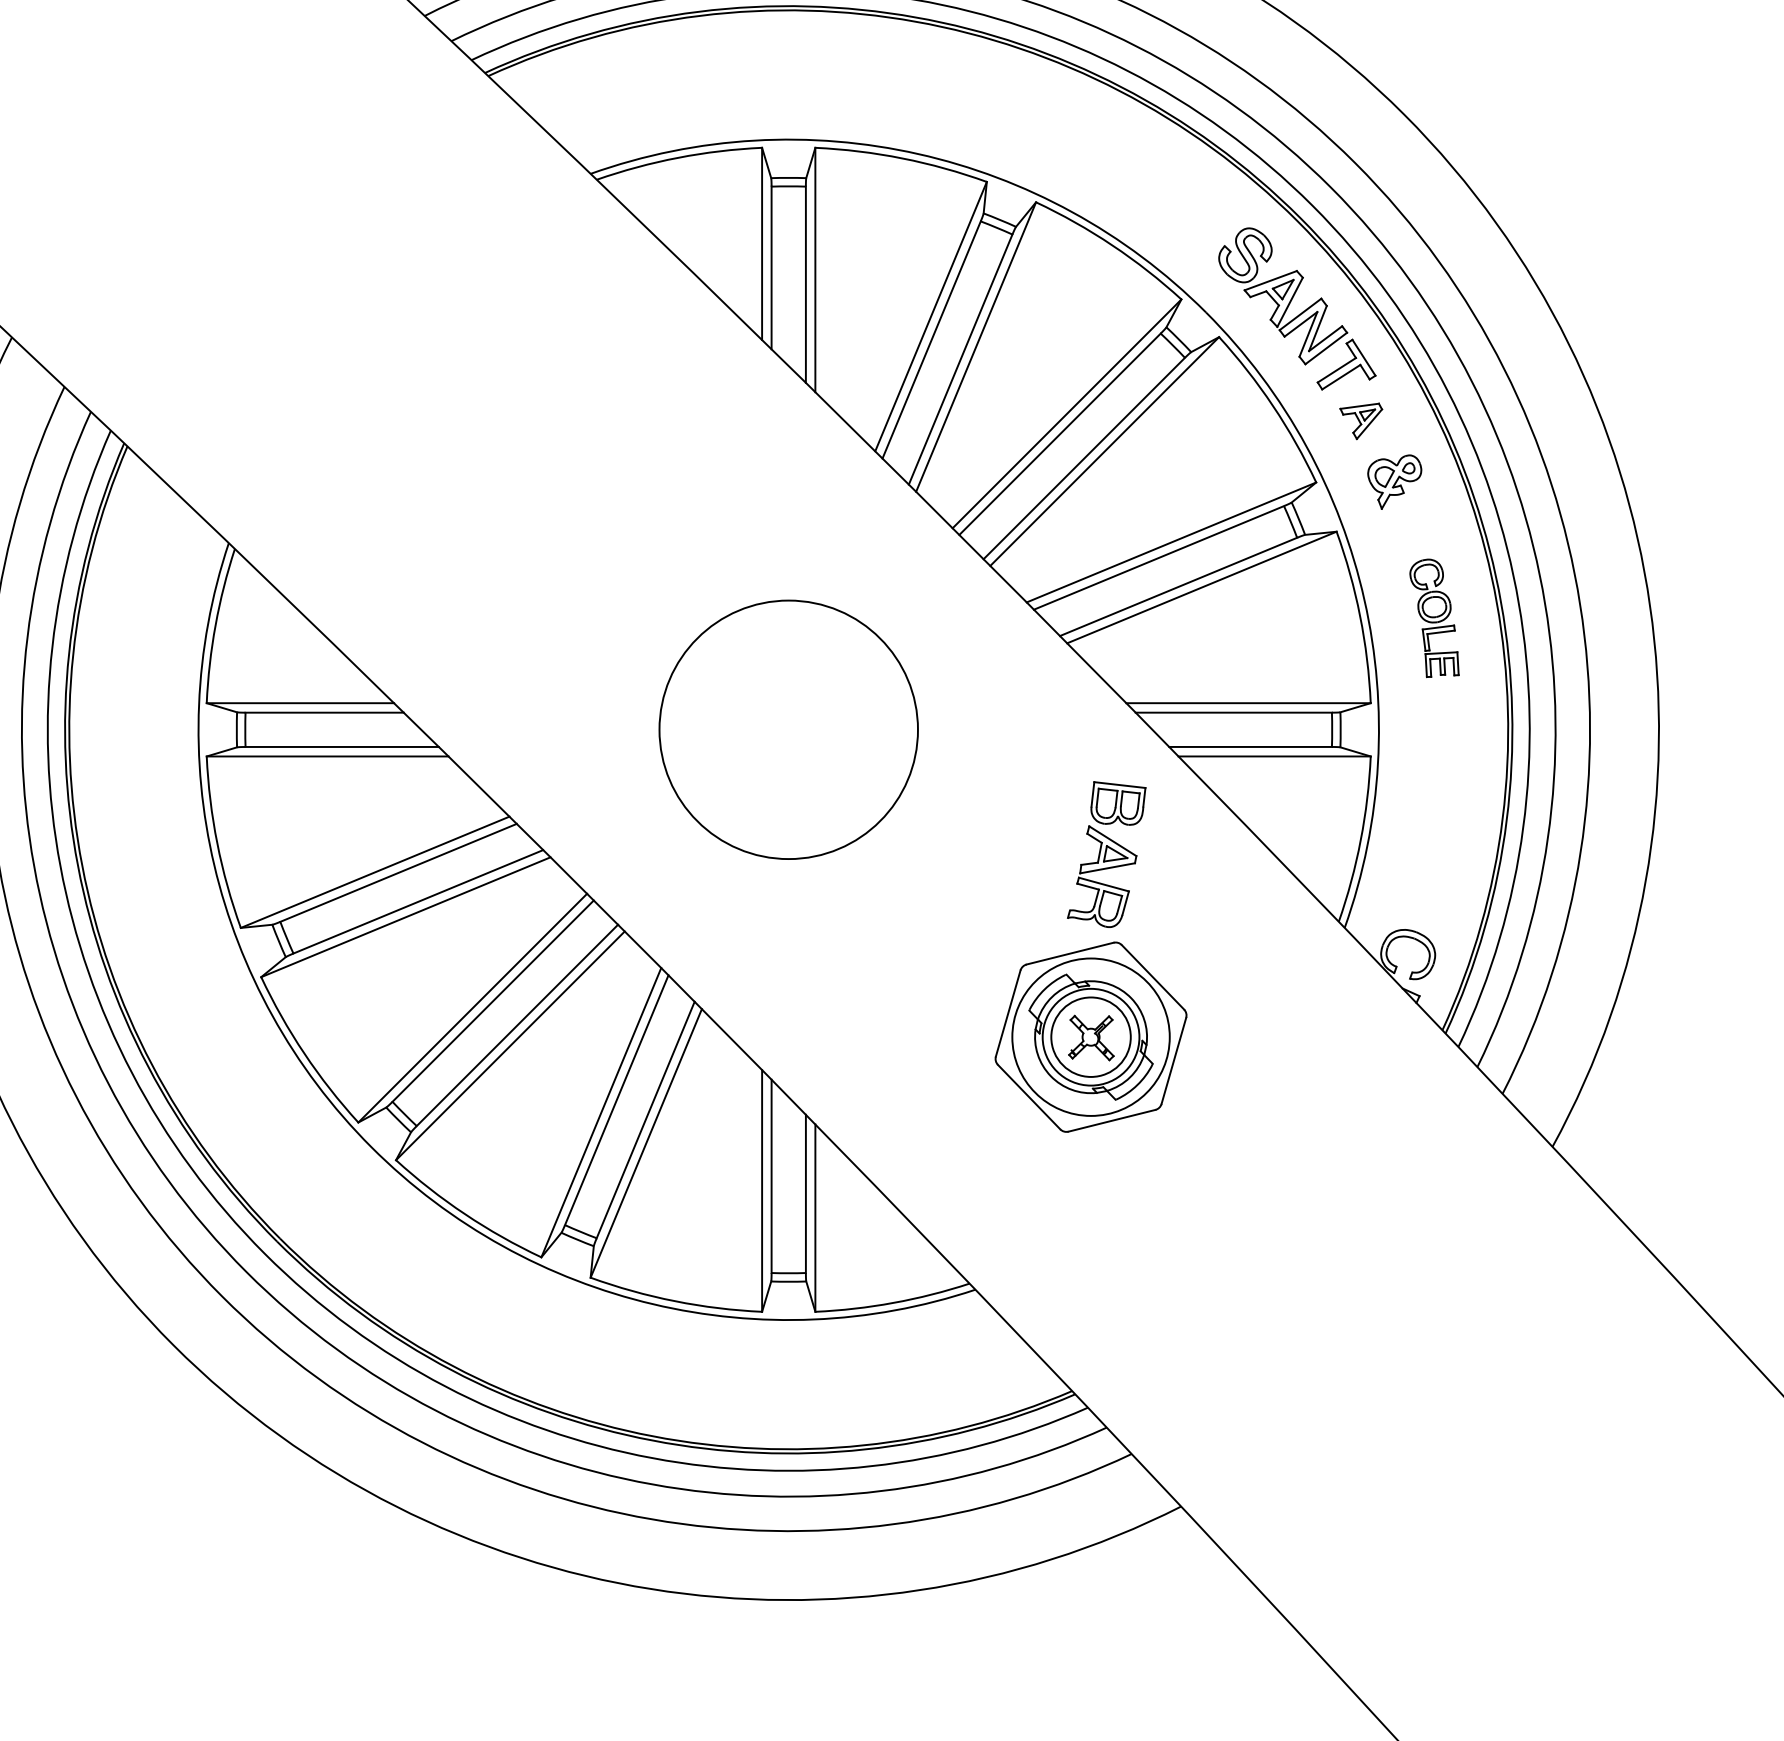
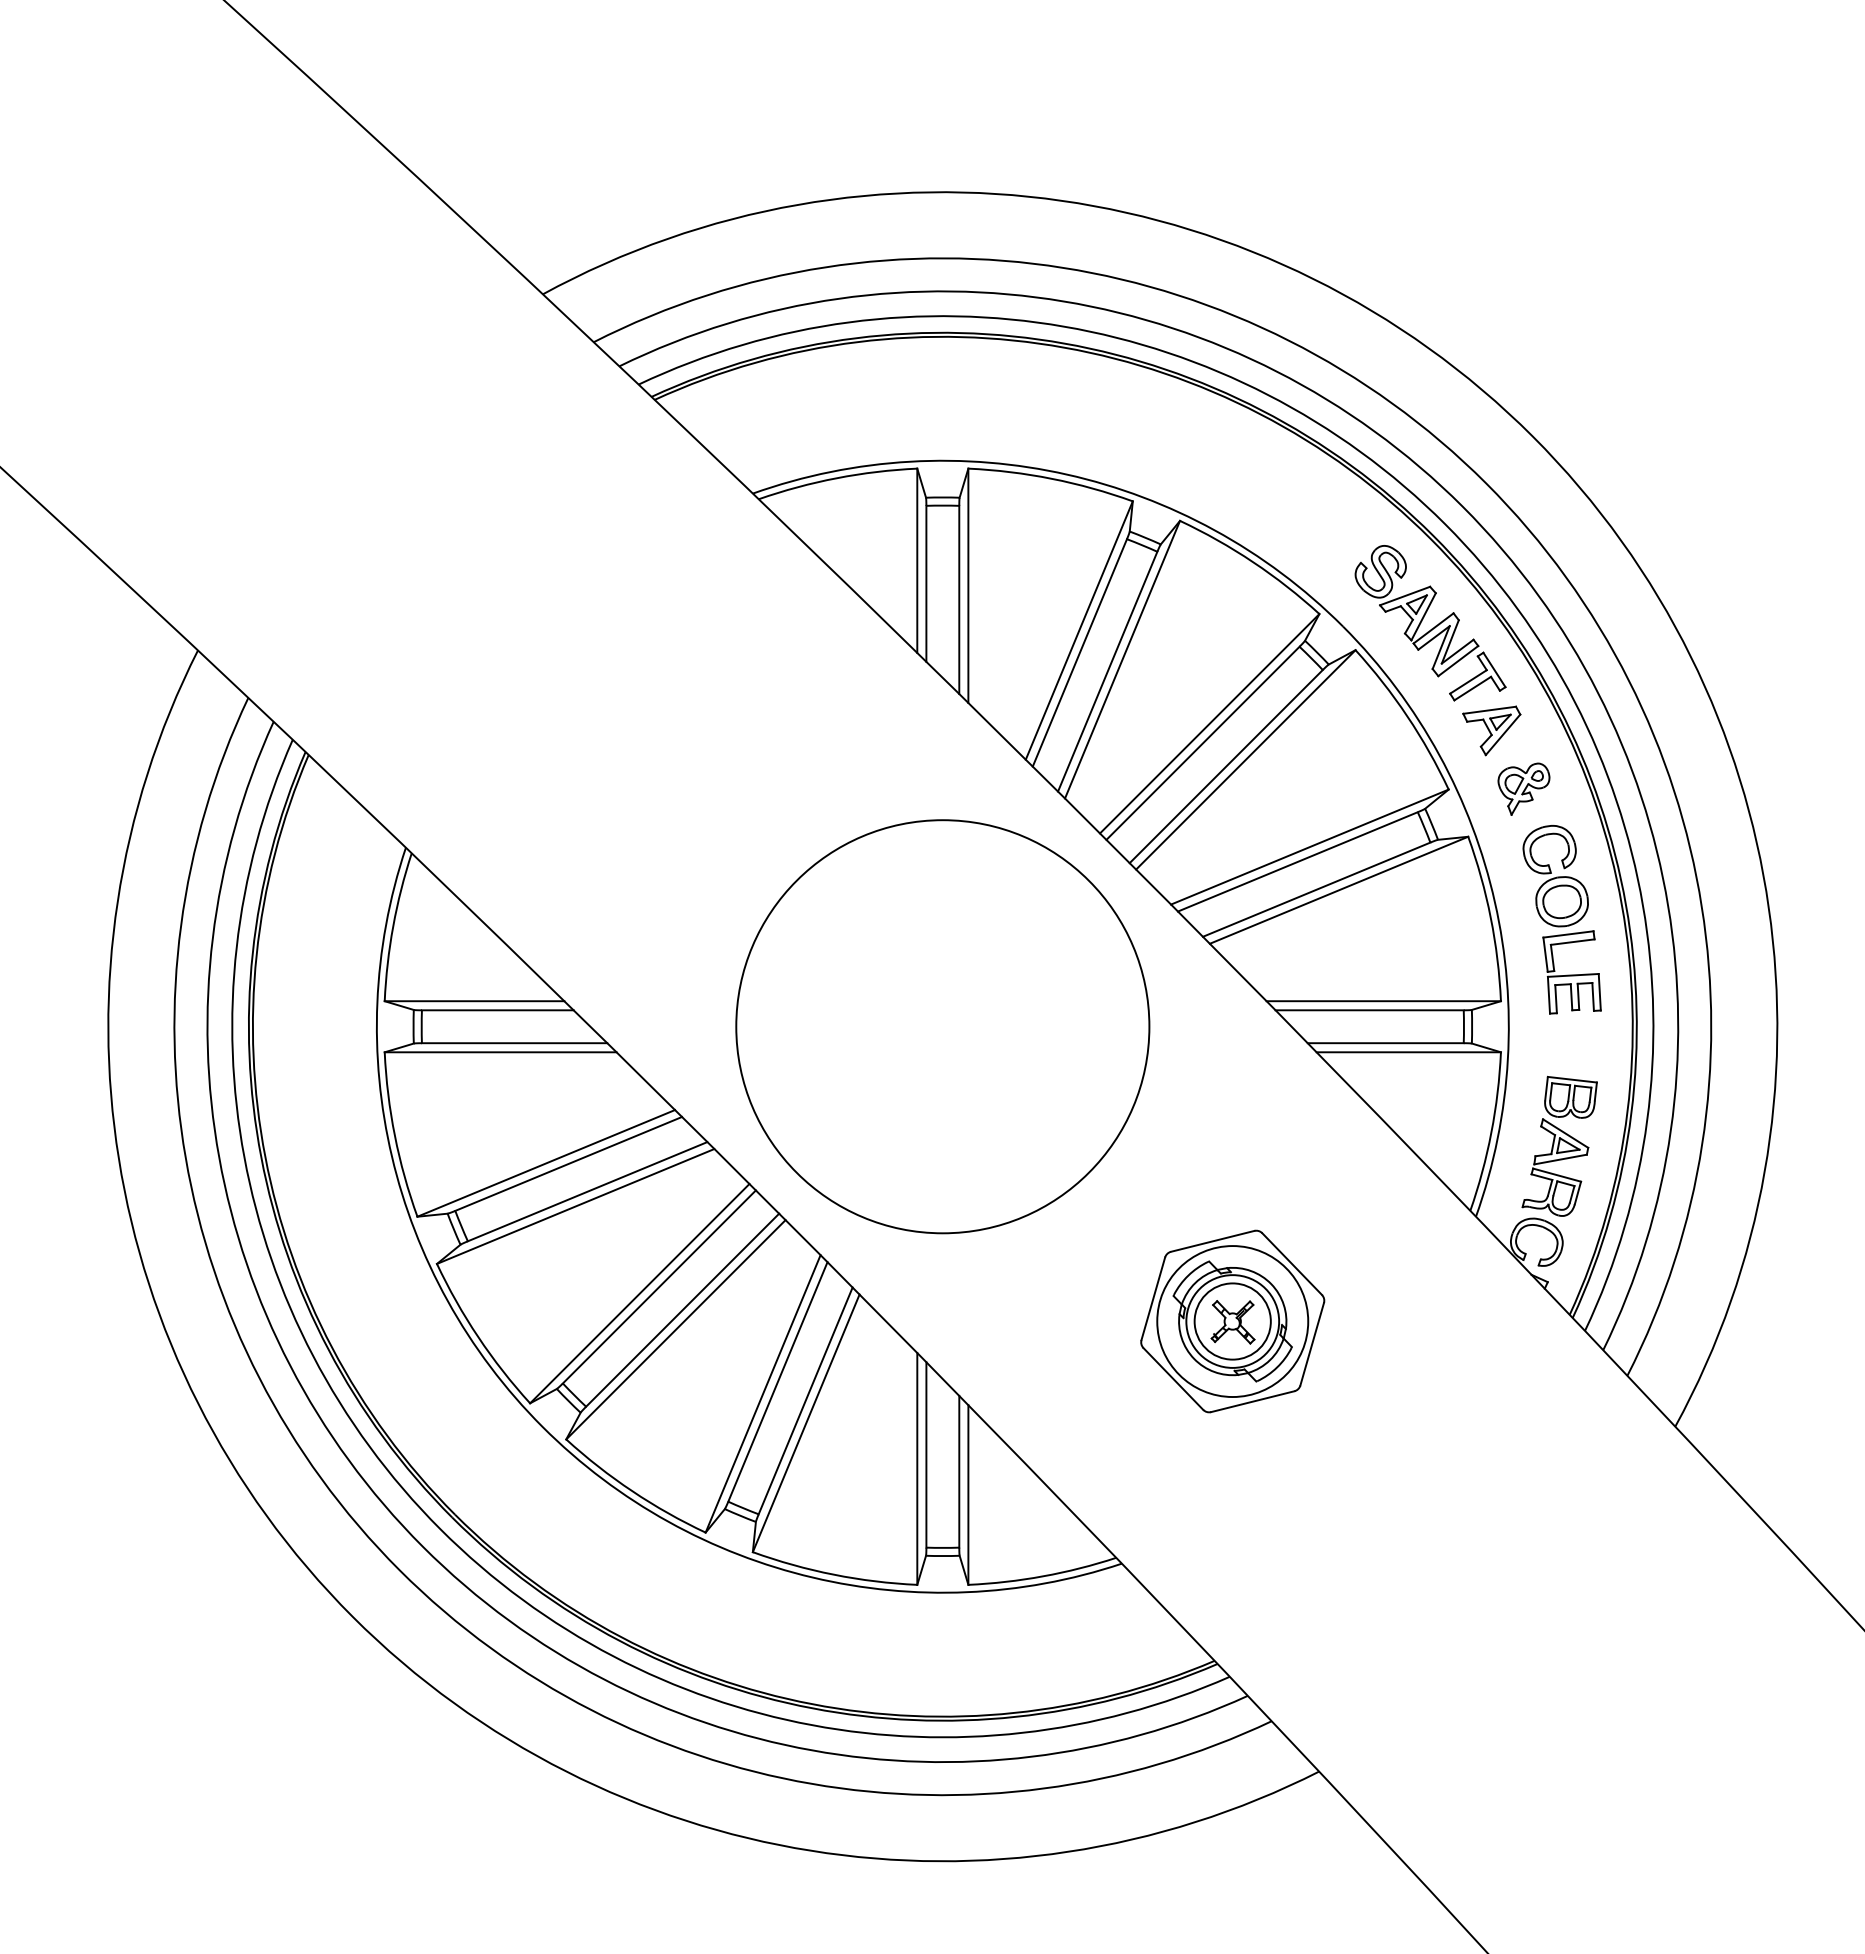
part: (1360, 420) -> (1491, 730), size x1.43
part: (1433, 617) -> (1561, 919), size x1.67
circle: (788, 729) -> (942, 1026), size x1.67
part: (1106, 853) -> (1559, 1145), moved

